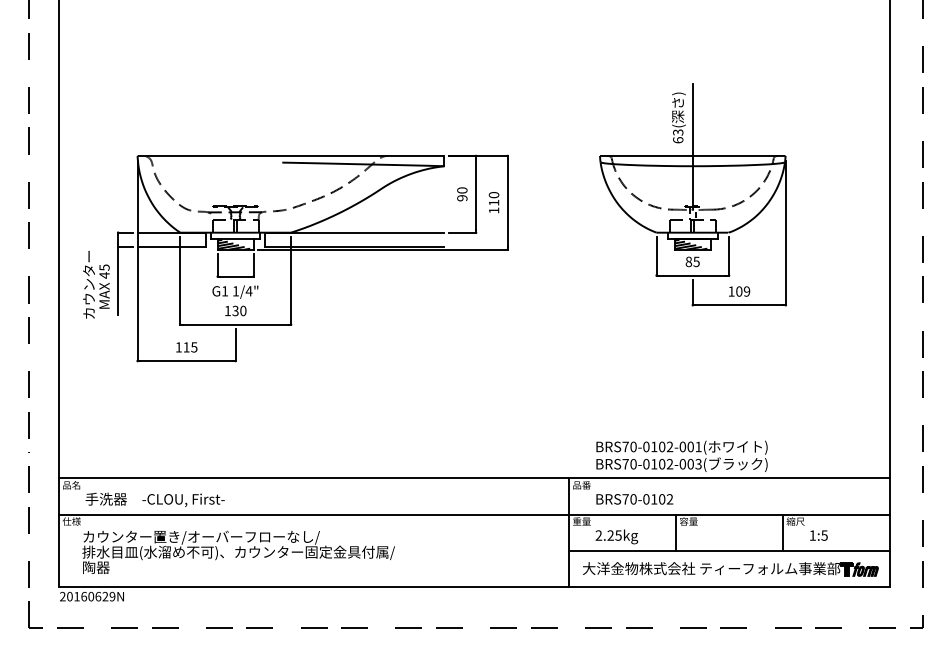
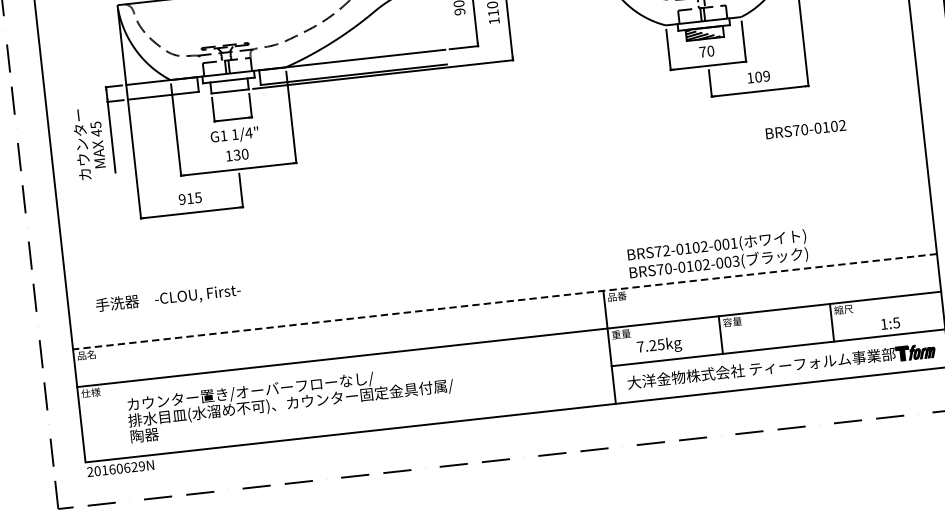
hatch: (233, 244) -> (227, 86), removed
text: (692, 261) -> (706, 51), 85 -> 70
text: (178, 347) -> (181, 199), 115 -> 915
text: (633, 446) -> (666, 250), BRS70-0102-001( -> BRS72-0102-001(
line: (474, 478) -> (504, 301), solid -> dashed
text: (154, 499) -> (167, 298), moved
text: (634, 499) -> (805, 129), moved
text: (598, 535) -> (640, 346), 2.25kg -> 7.25kg
text: (818, 535) -> (890, 323), moved
text: (238, 551) -> (290, 402), moved

